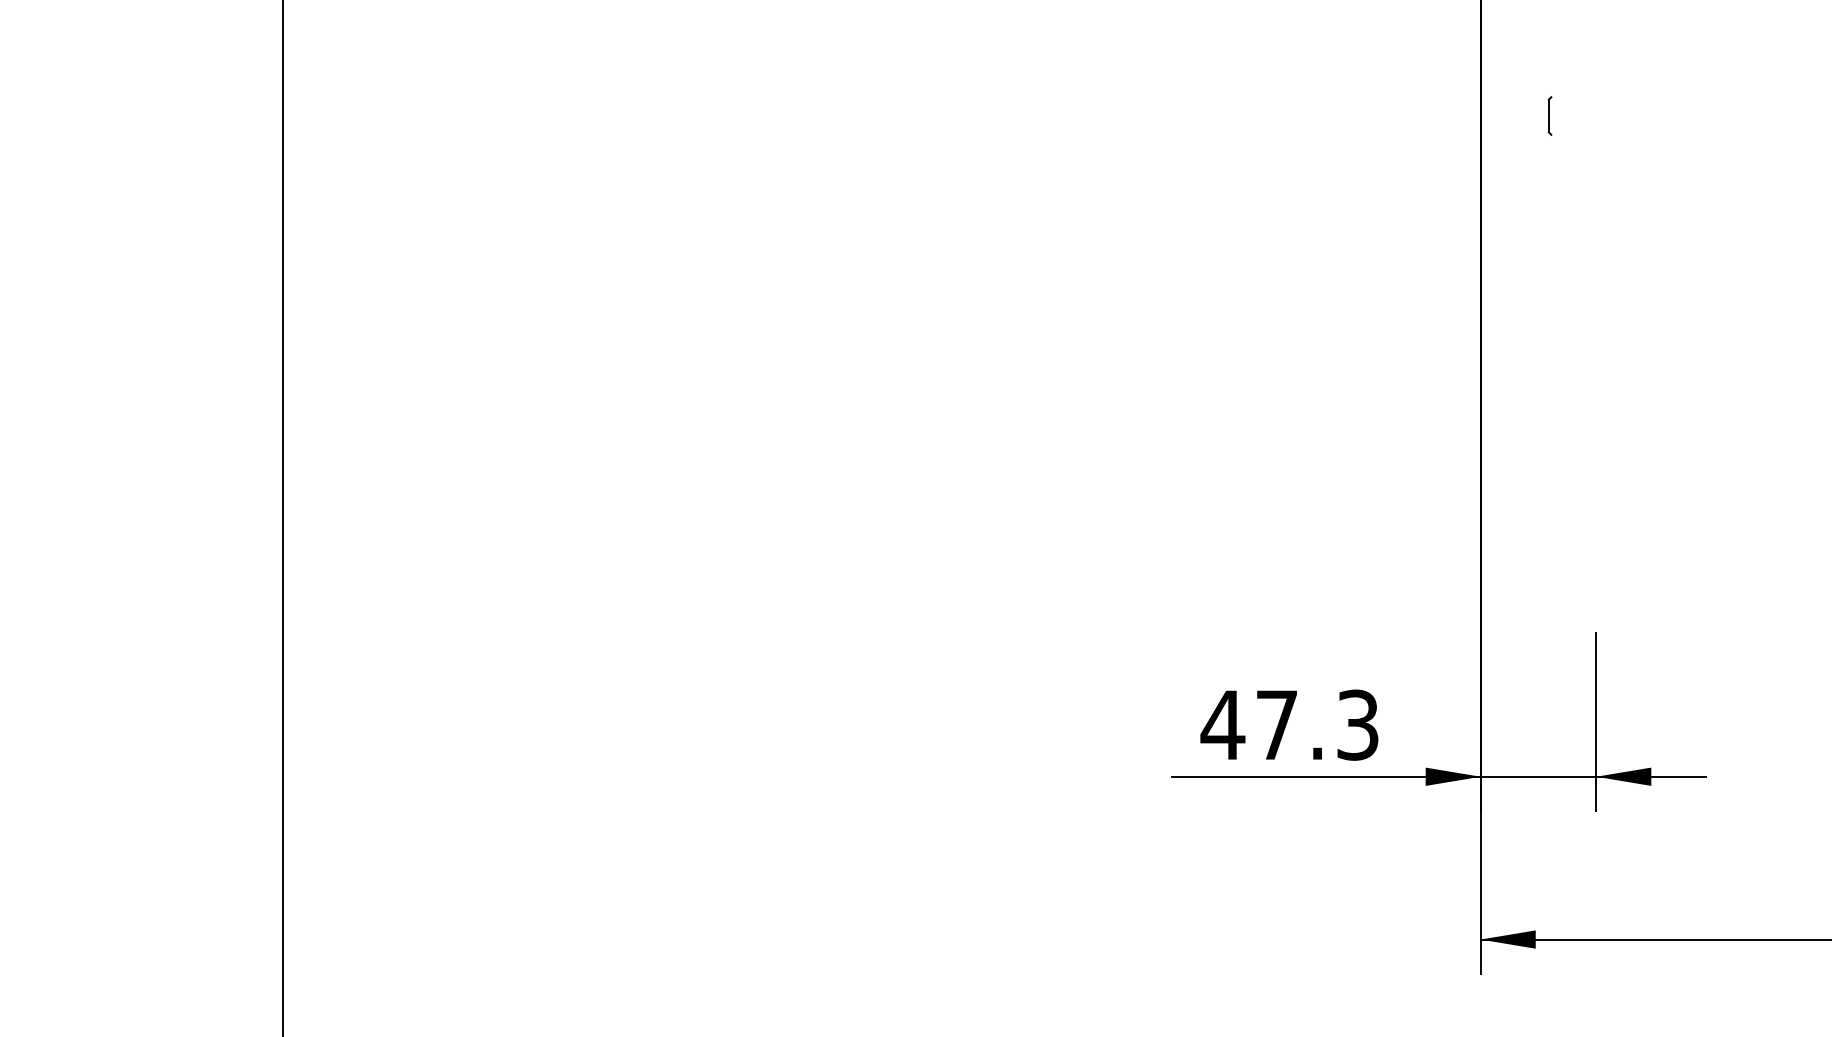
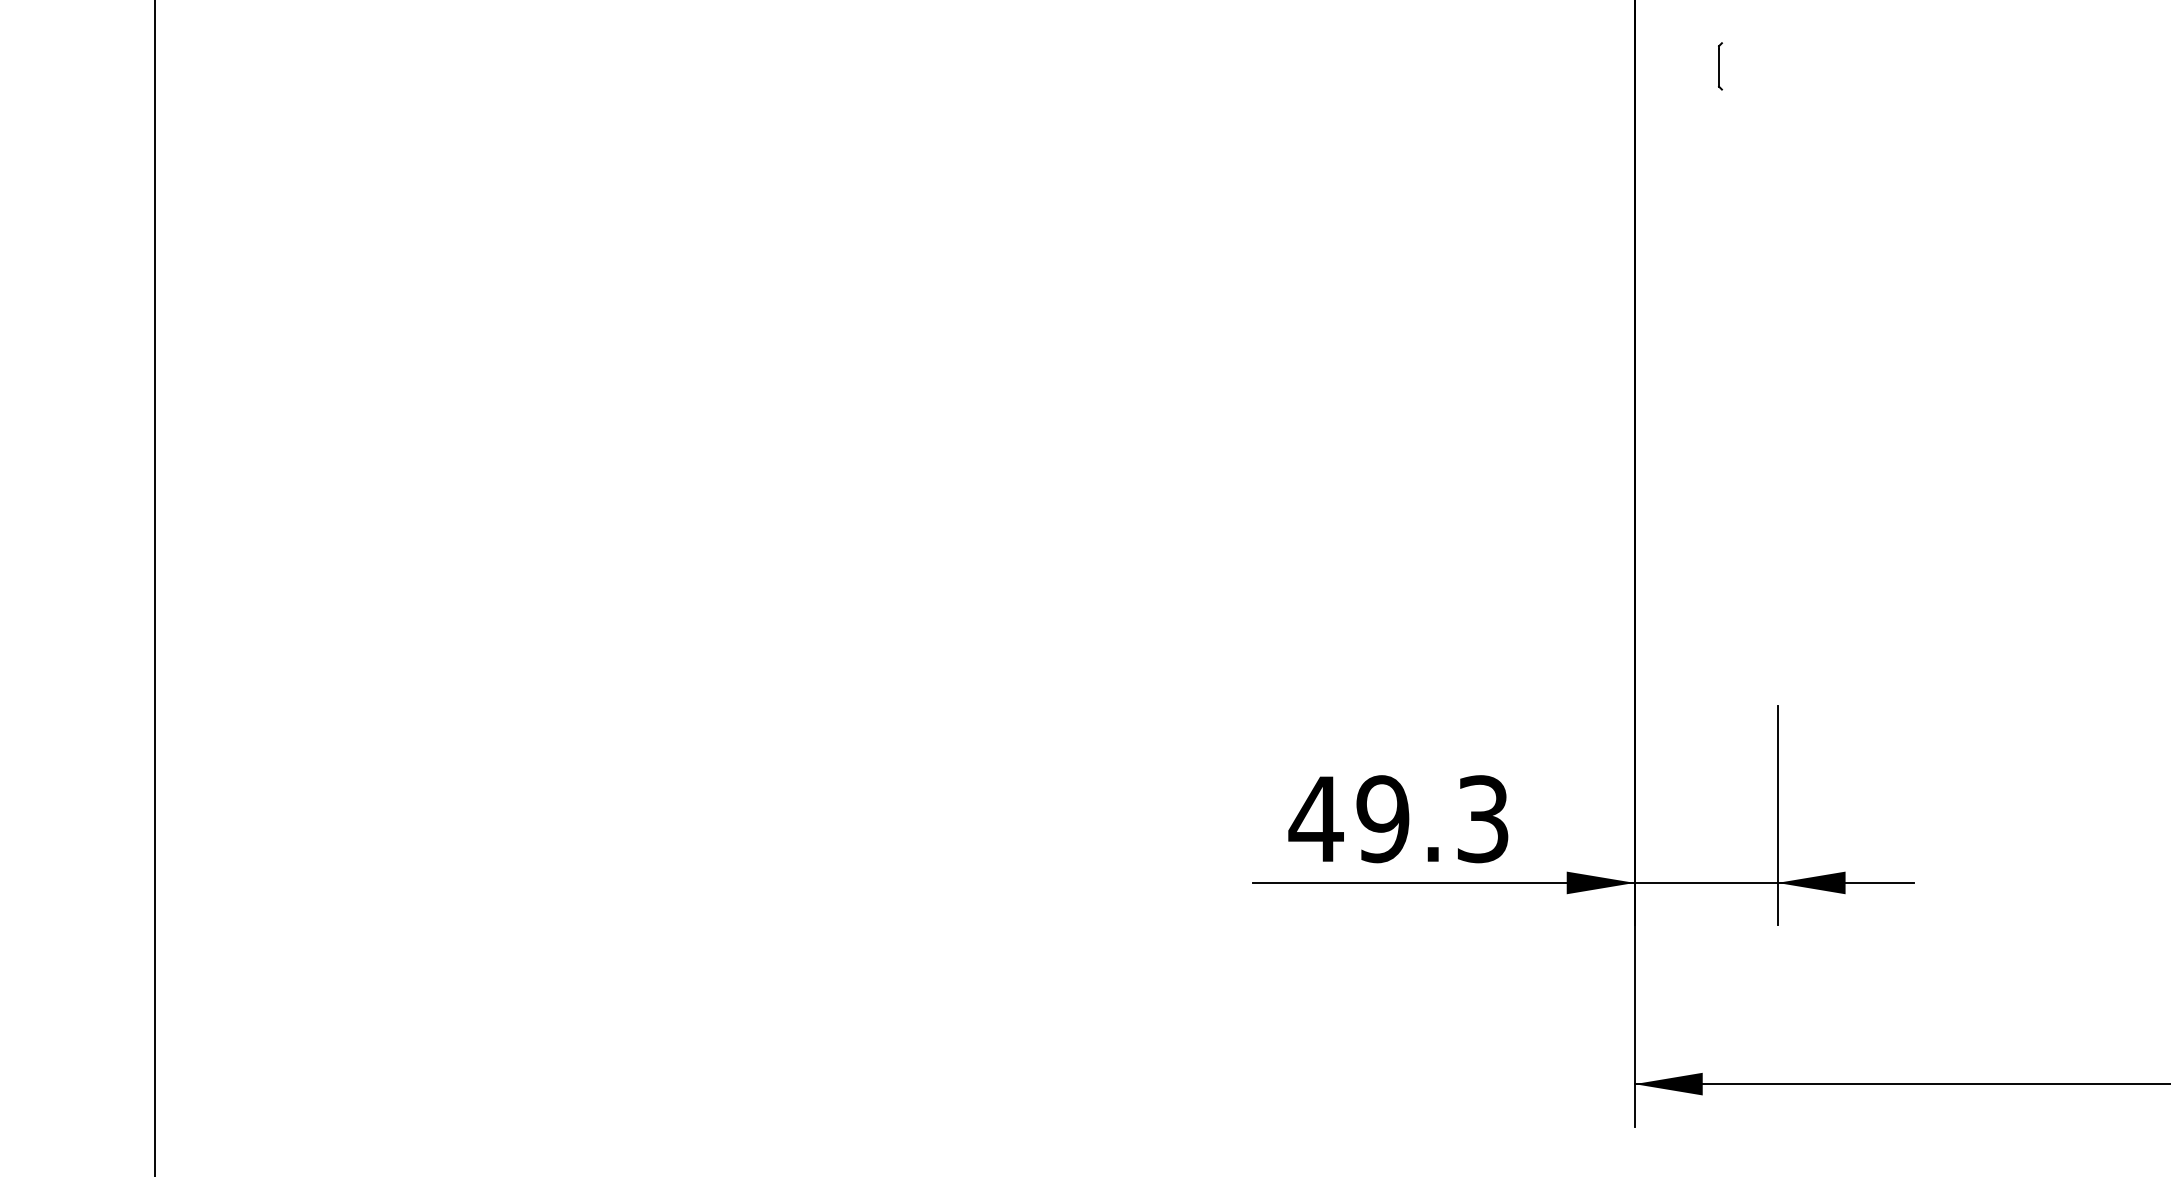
text: (1276, 724) -> (1382, 818), 47.3 -> 49.3

